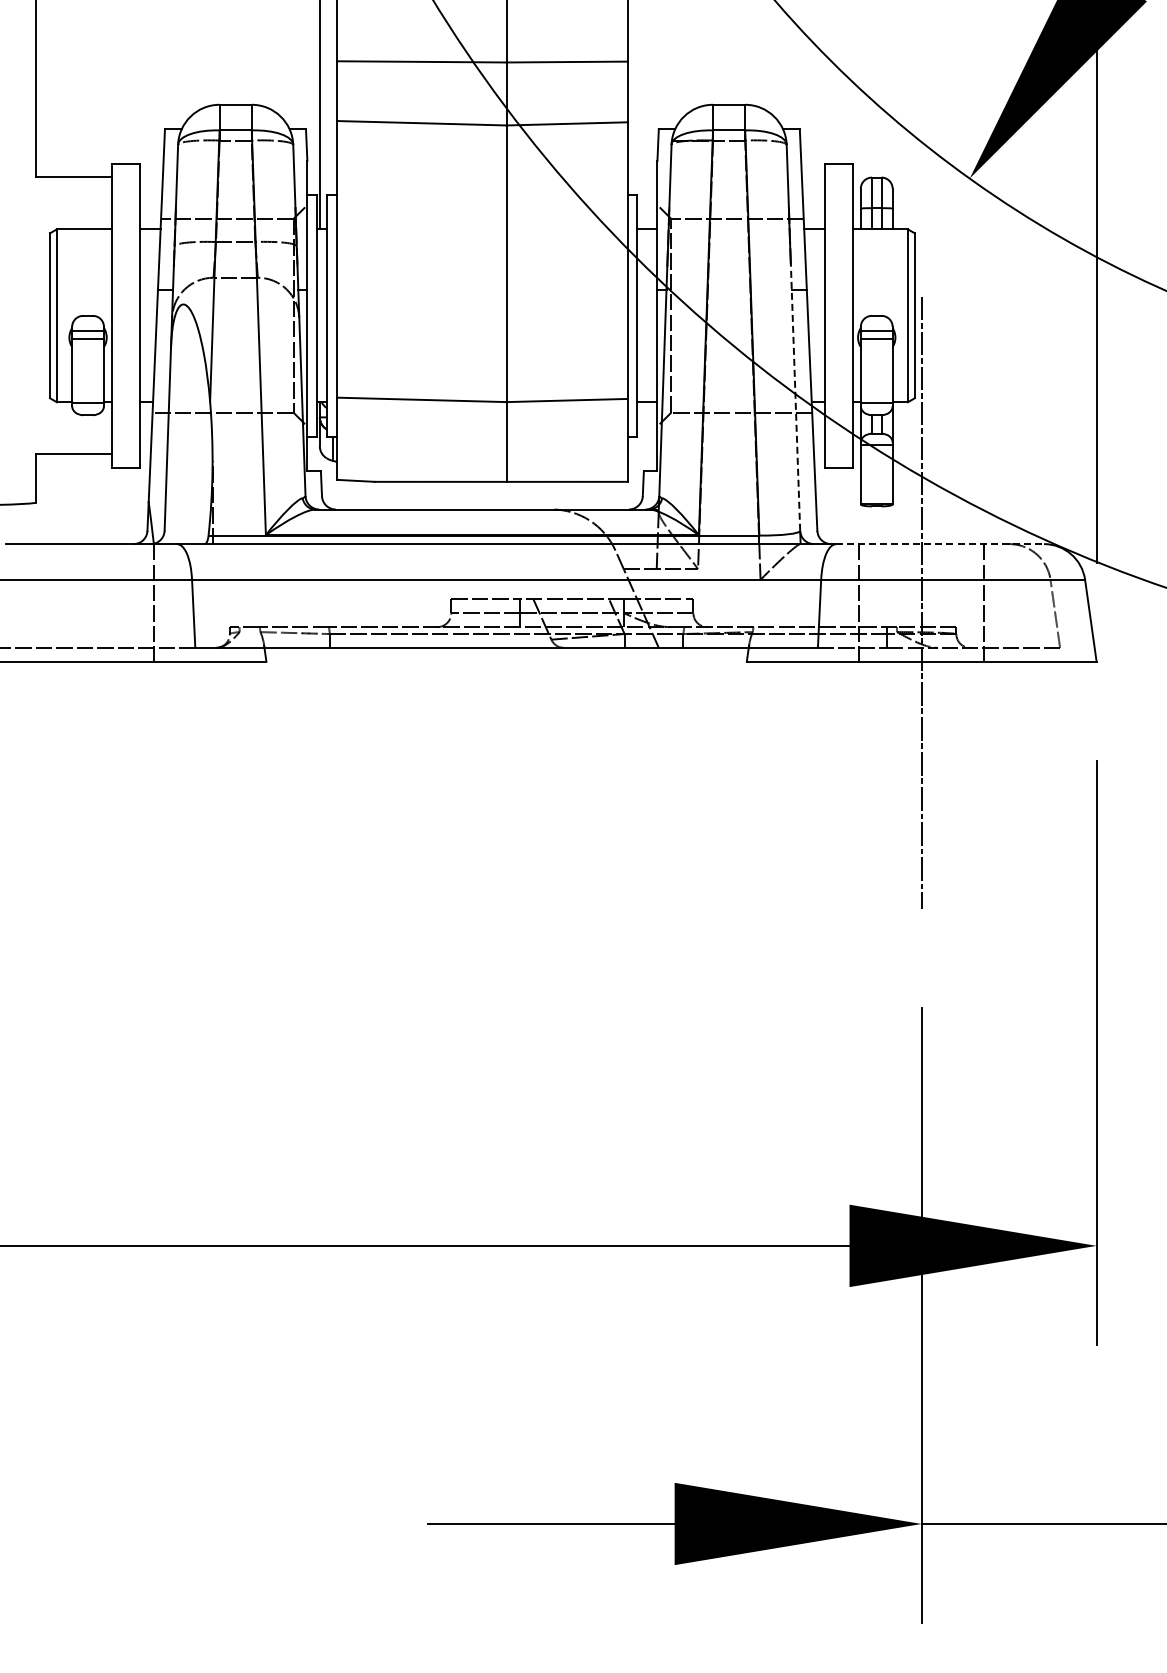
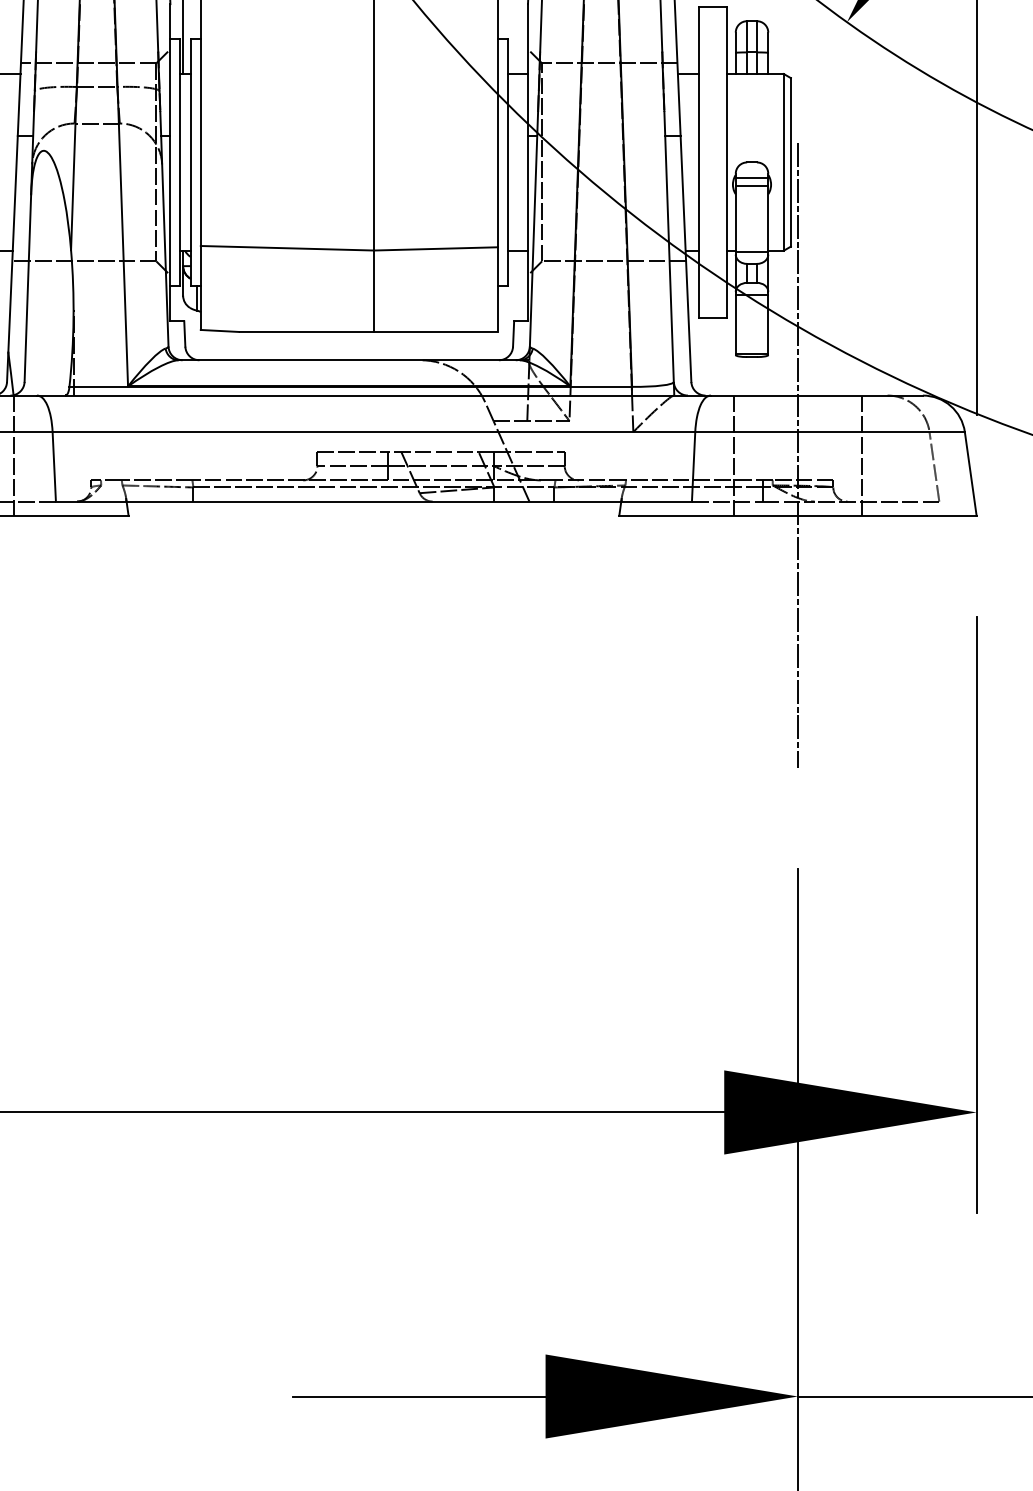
line: (795, 398) -> (669, 246), dashed -> solid
line: (940, 544) -> (817, 395), dashed -> solid

